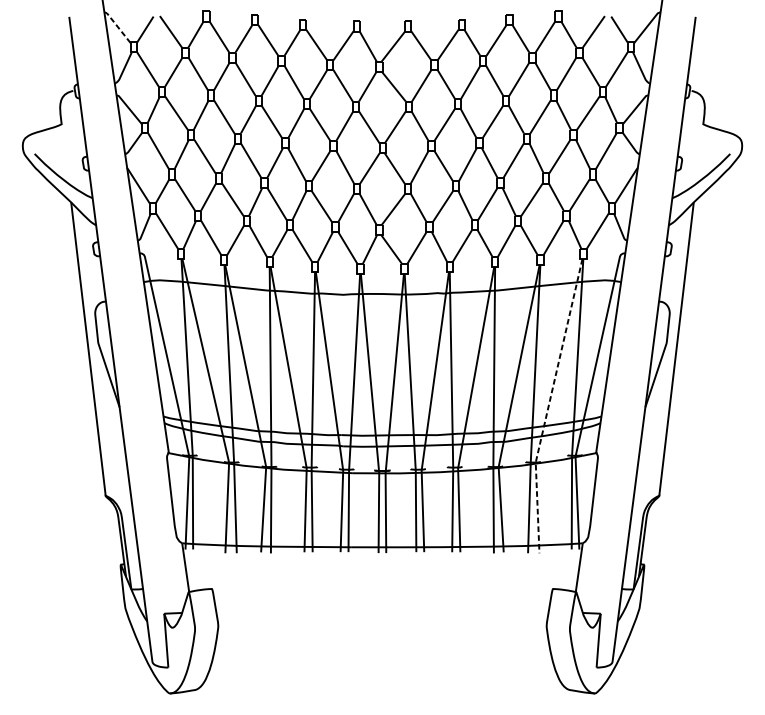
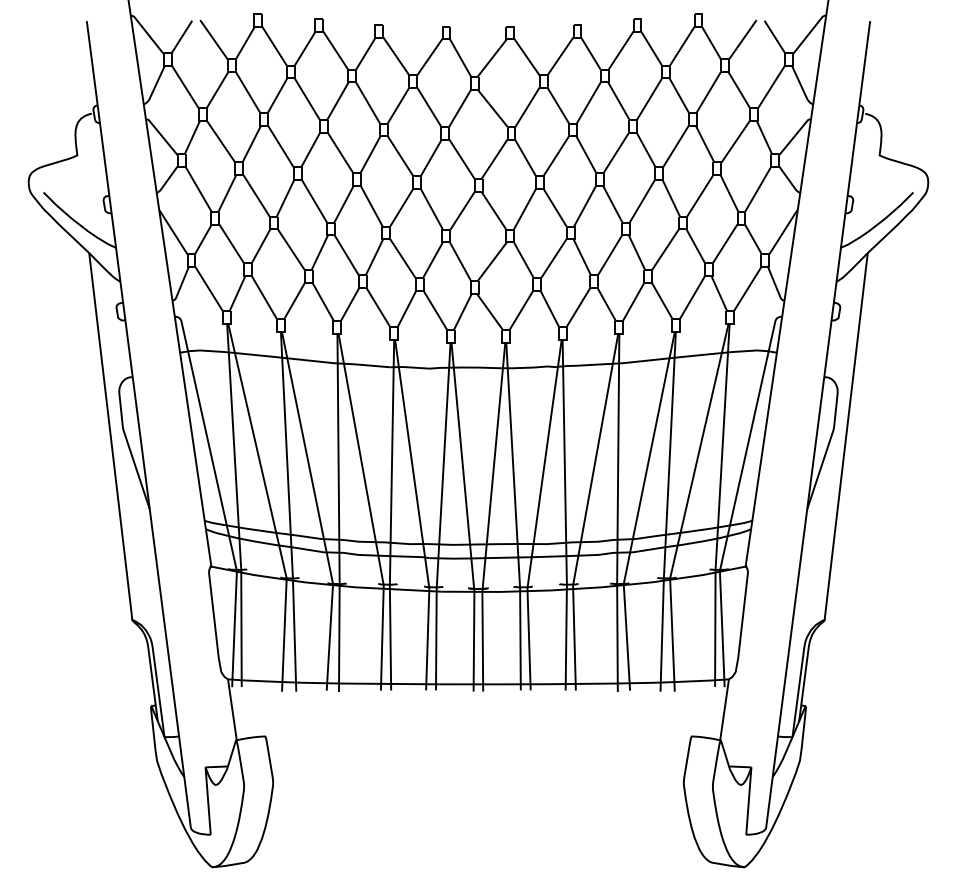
line: (117, 26) -> (147, 33), dashed -> solid
line: (548, 405) -> (686, 507), dashed -> solid

